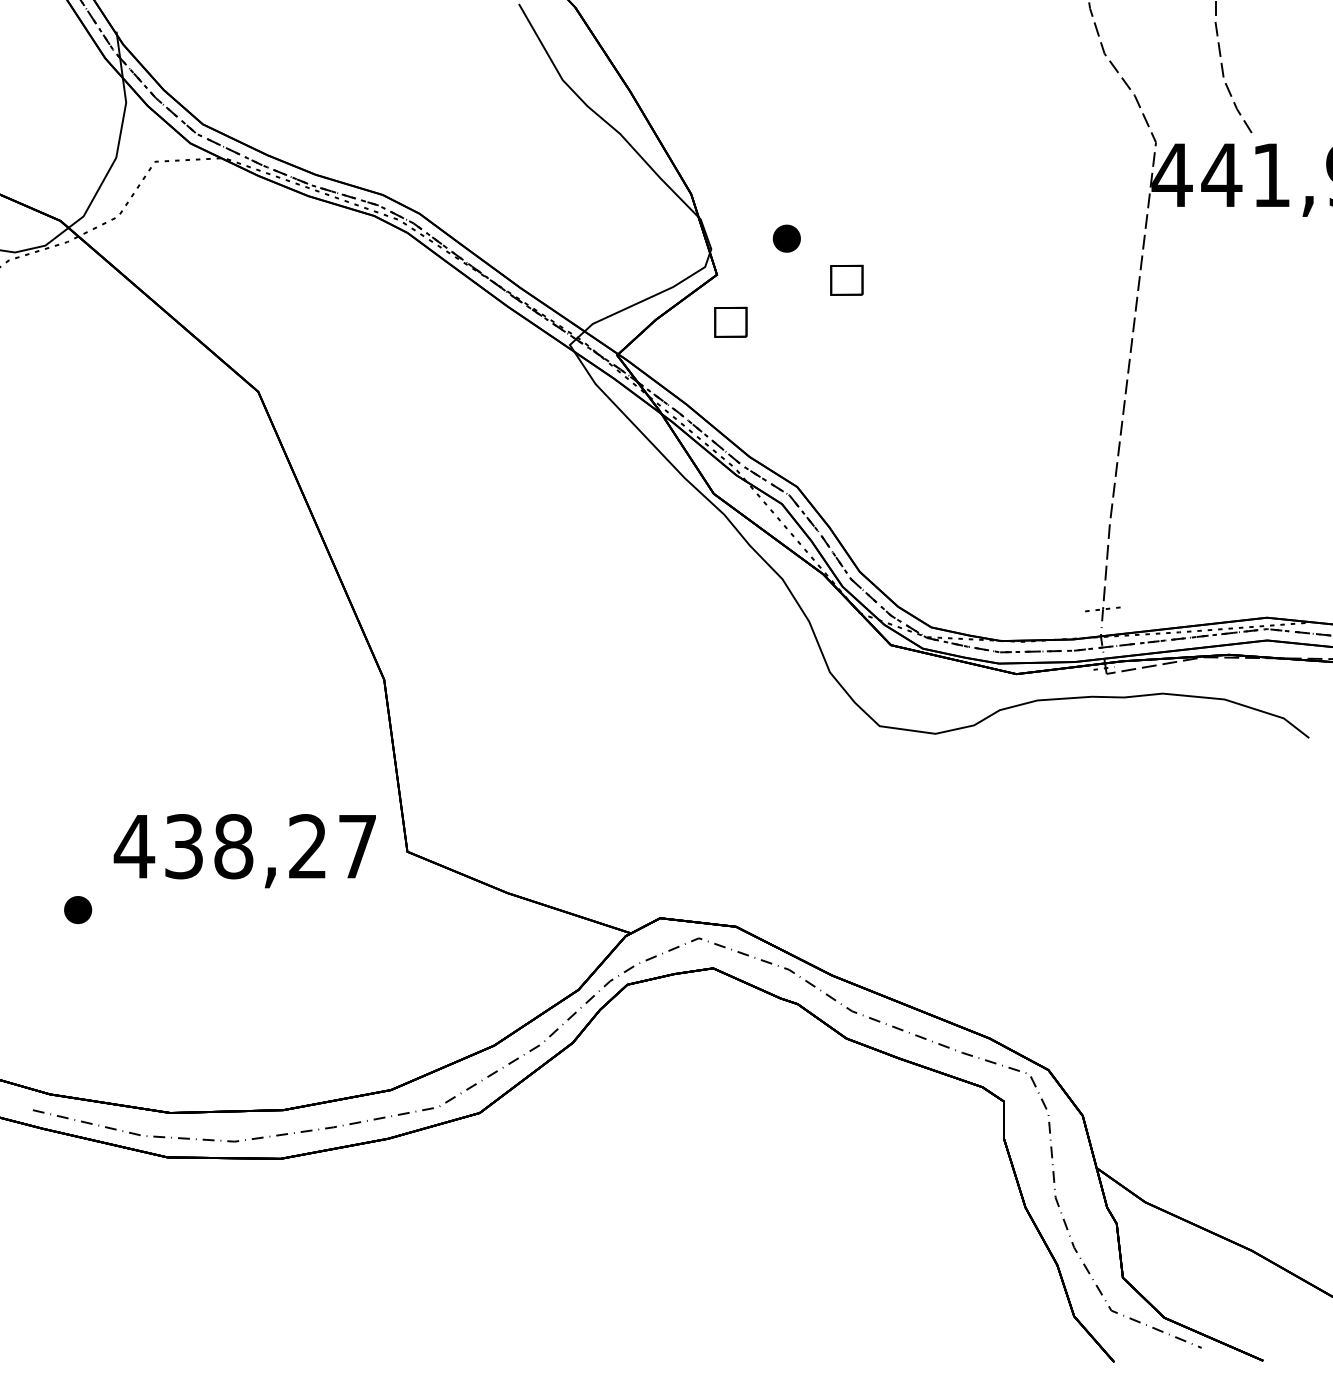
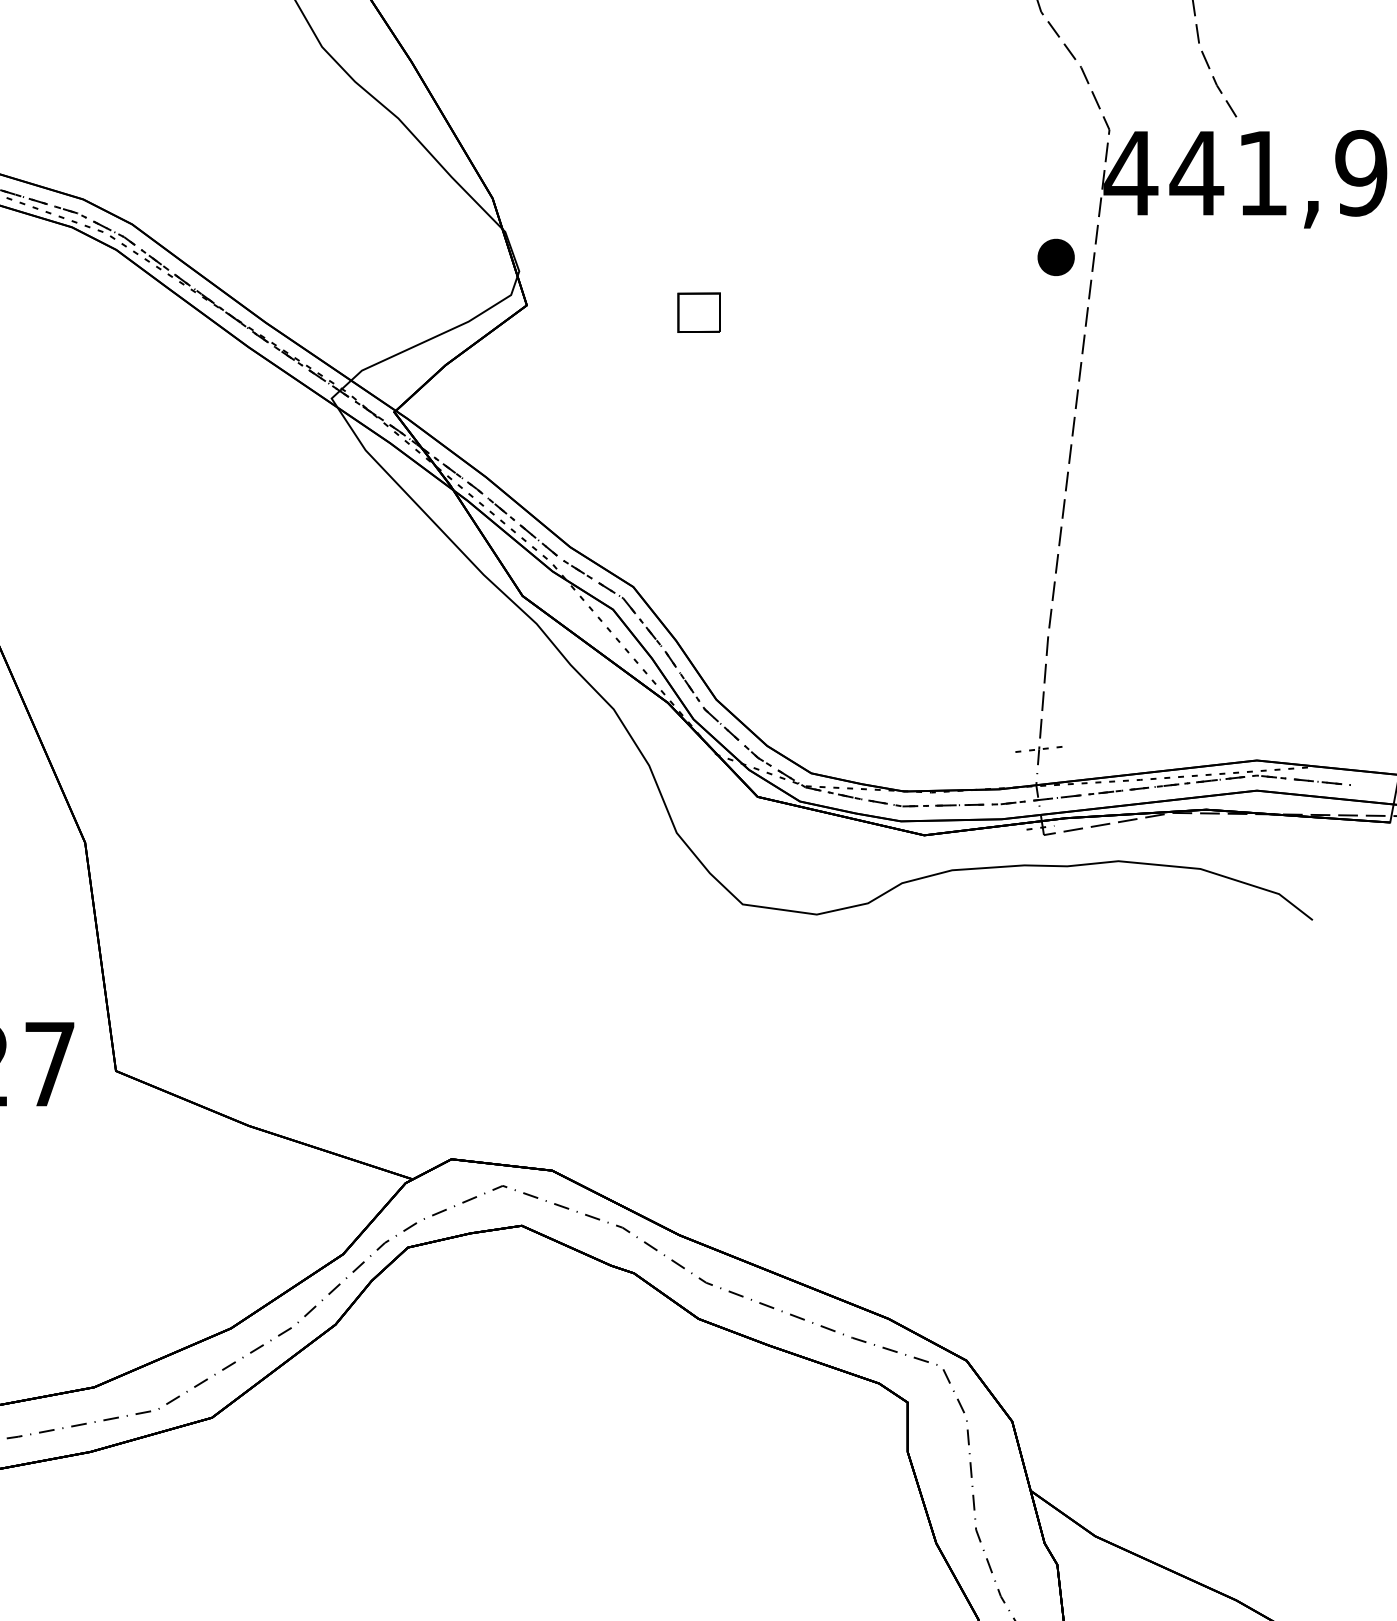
part: (786, 238) -> (1055, 257), moved
part: (730, 321) -> (544, 367), removed

